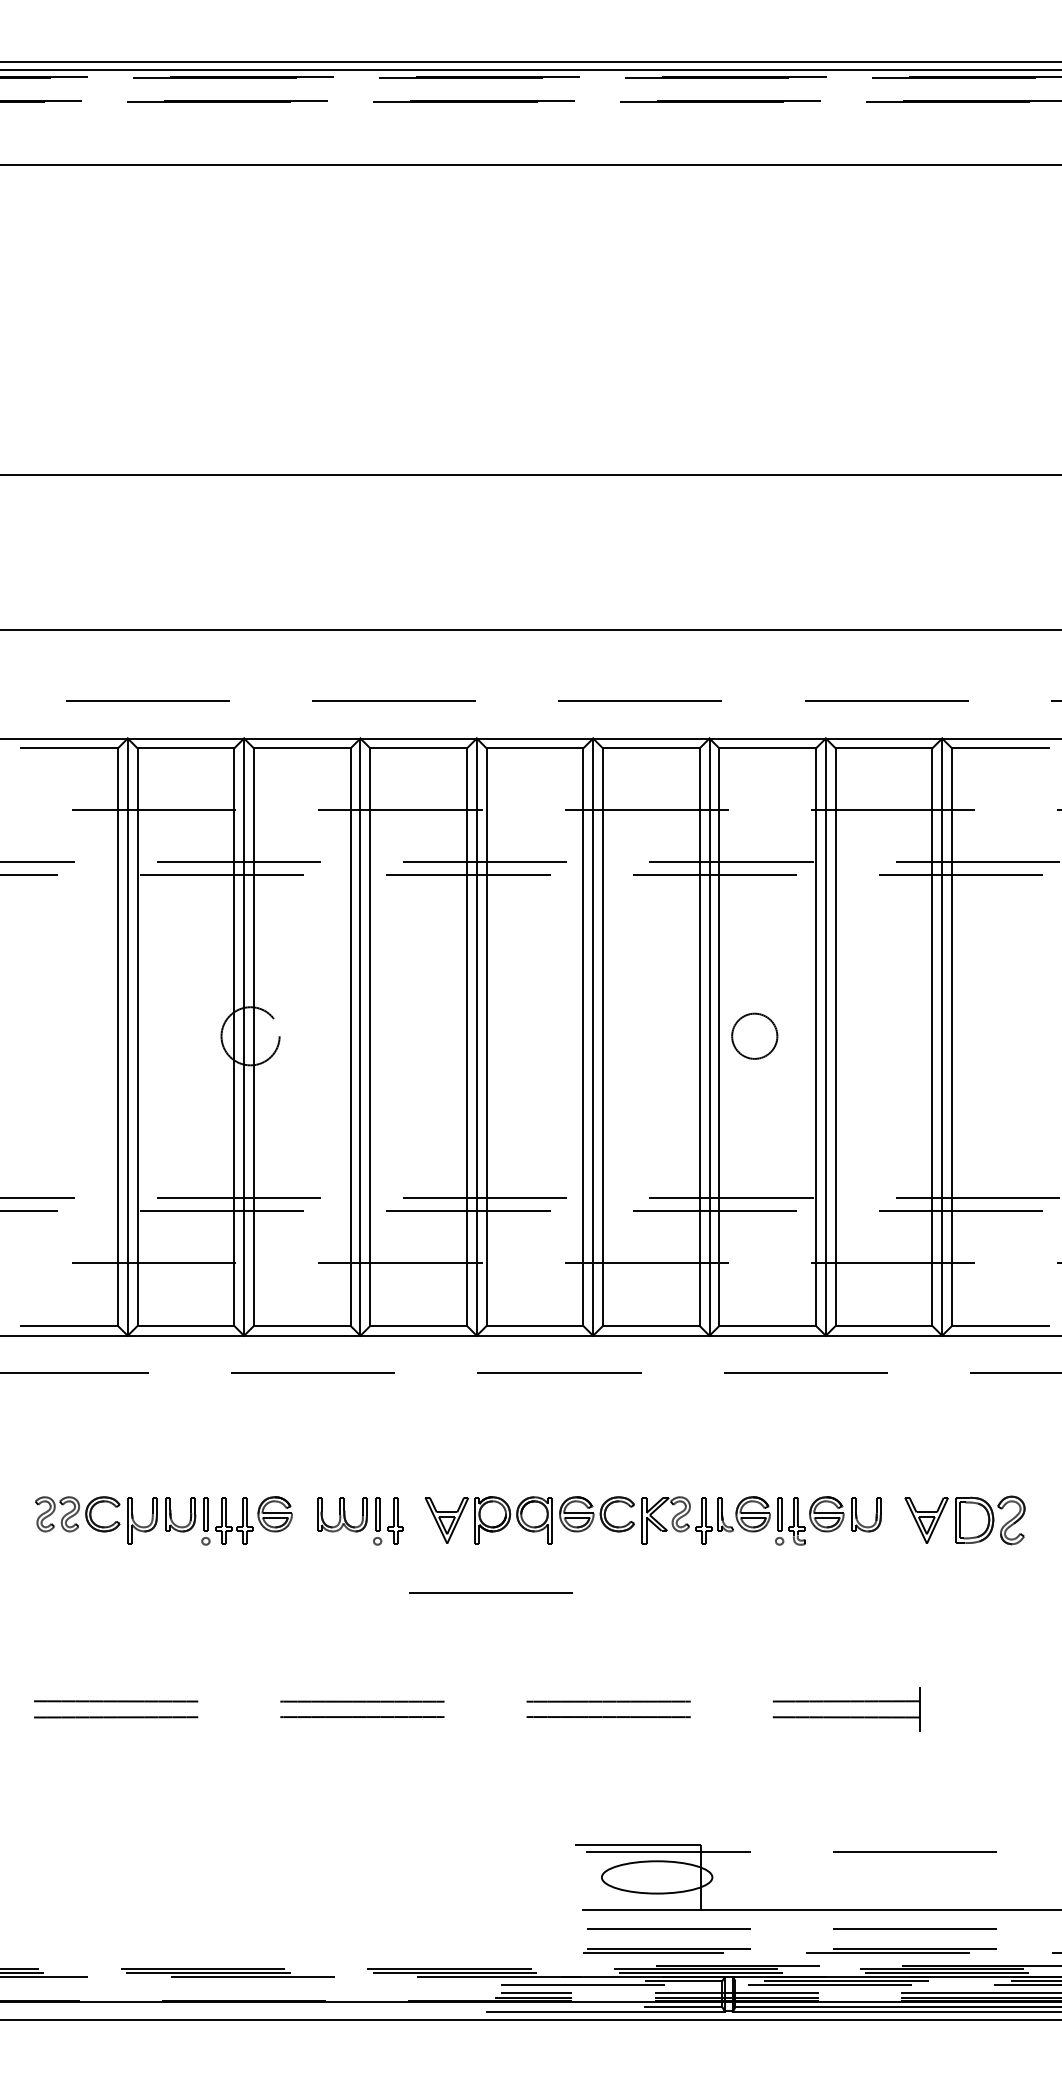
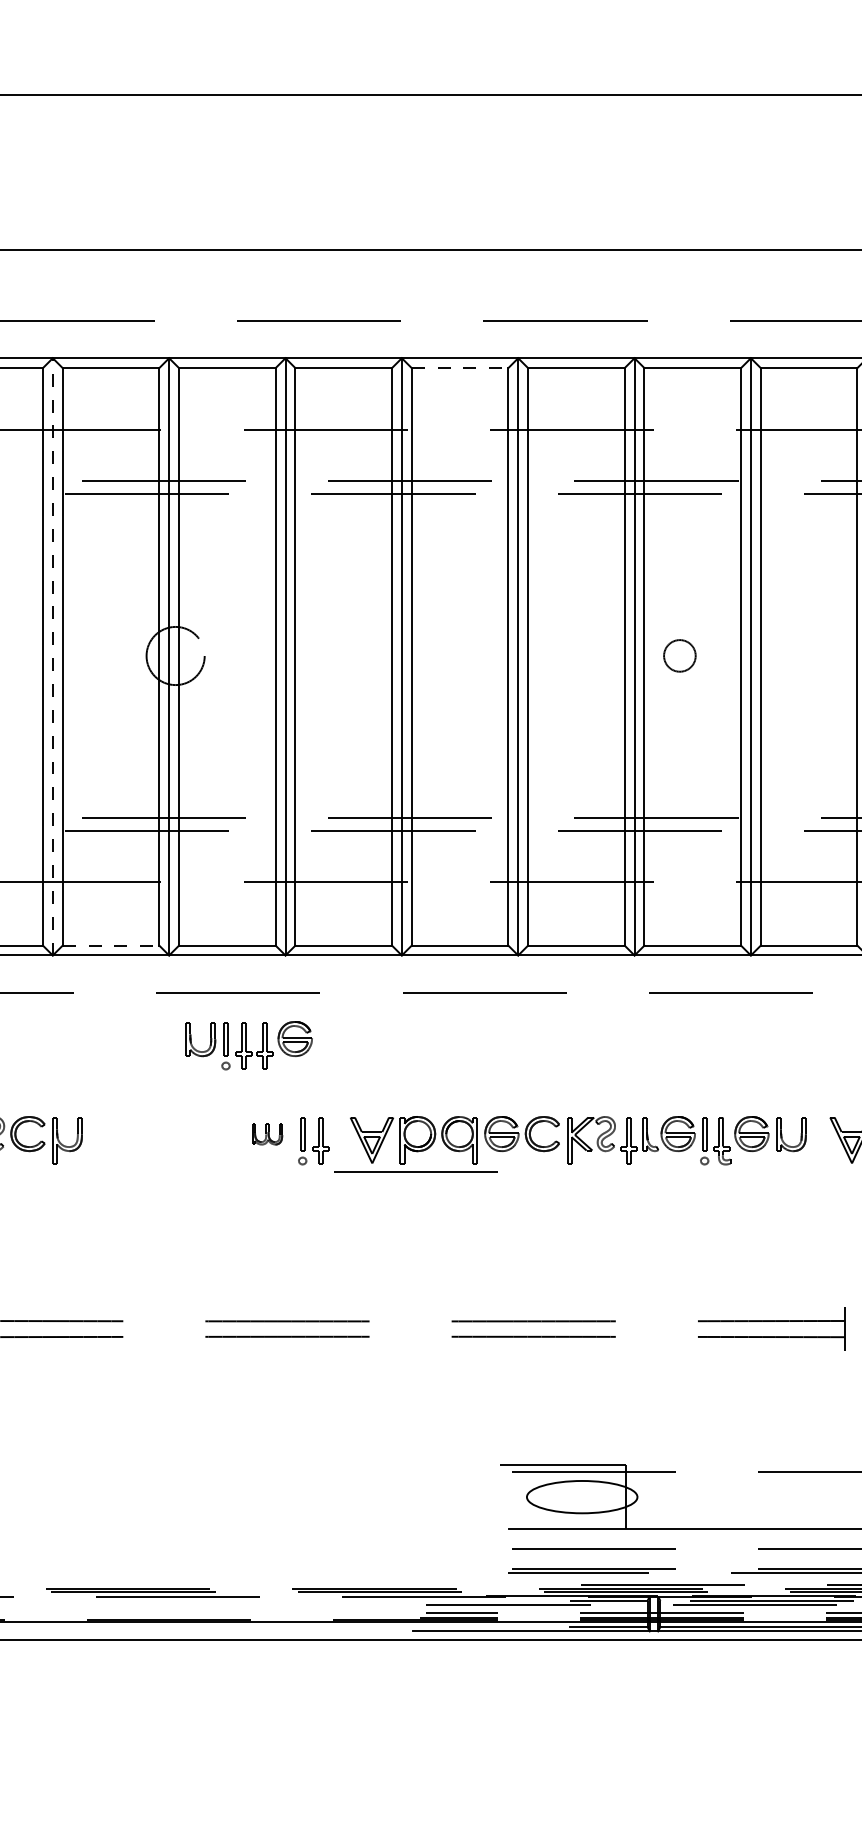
line: (535, 748) -> (460, 368), solid -> dashed
circle: (754, 1035) -> (679, 655), size x0.7
line: (127, 1037) -> (52, 657), solid -> dashed
line: (186, 1325) -> (111, 945), solid -> dashed
part: (342, 1514) -> (267, 1134), size x0.6
part: (228, 1520) -> (248, 1045), moved
line: (490, 1592) -> (415, 1171), moved

